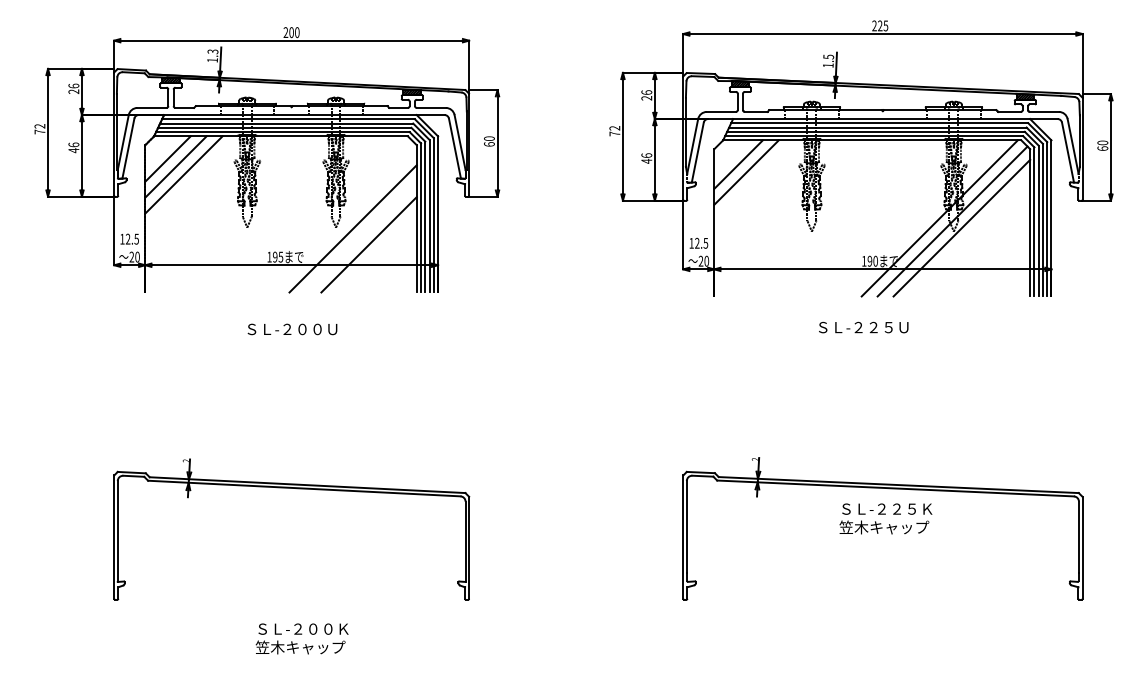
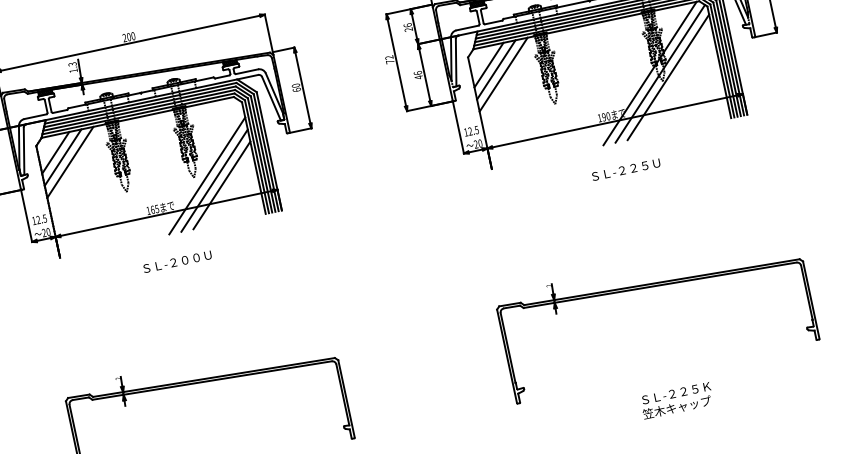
line: (754, 180) -> (503, 74), added
line: (360, 236) -> (214, 180), added
text: (275, 256) -> (152, 209), 195 -> 165
text: (863, 327) -> (625, 169), moved
text: (885, 518) -> (676, 400), moved

